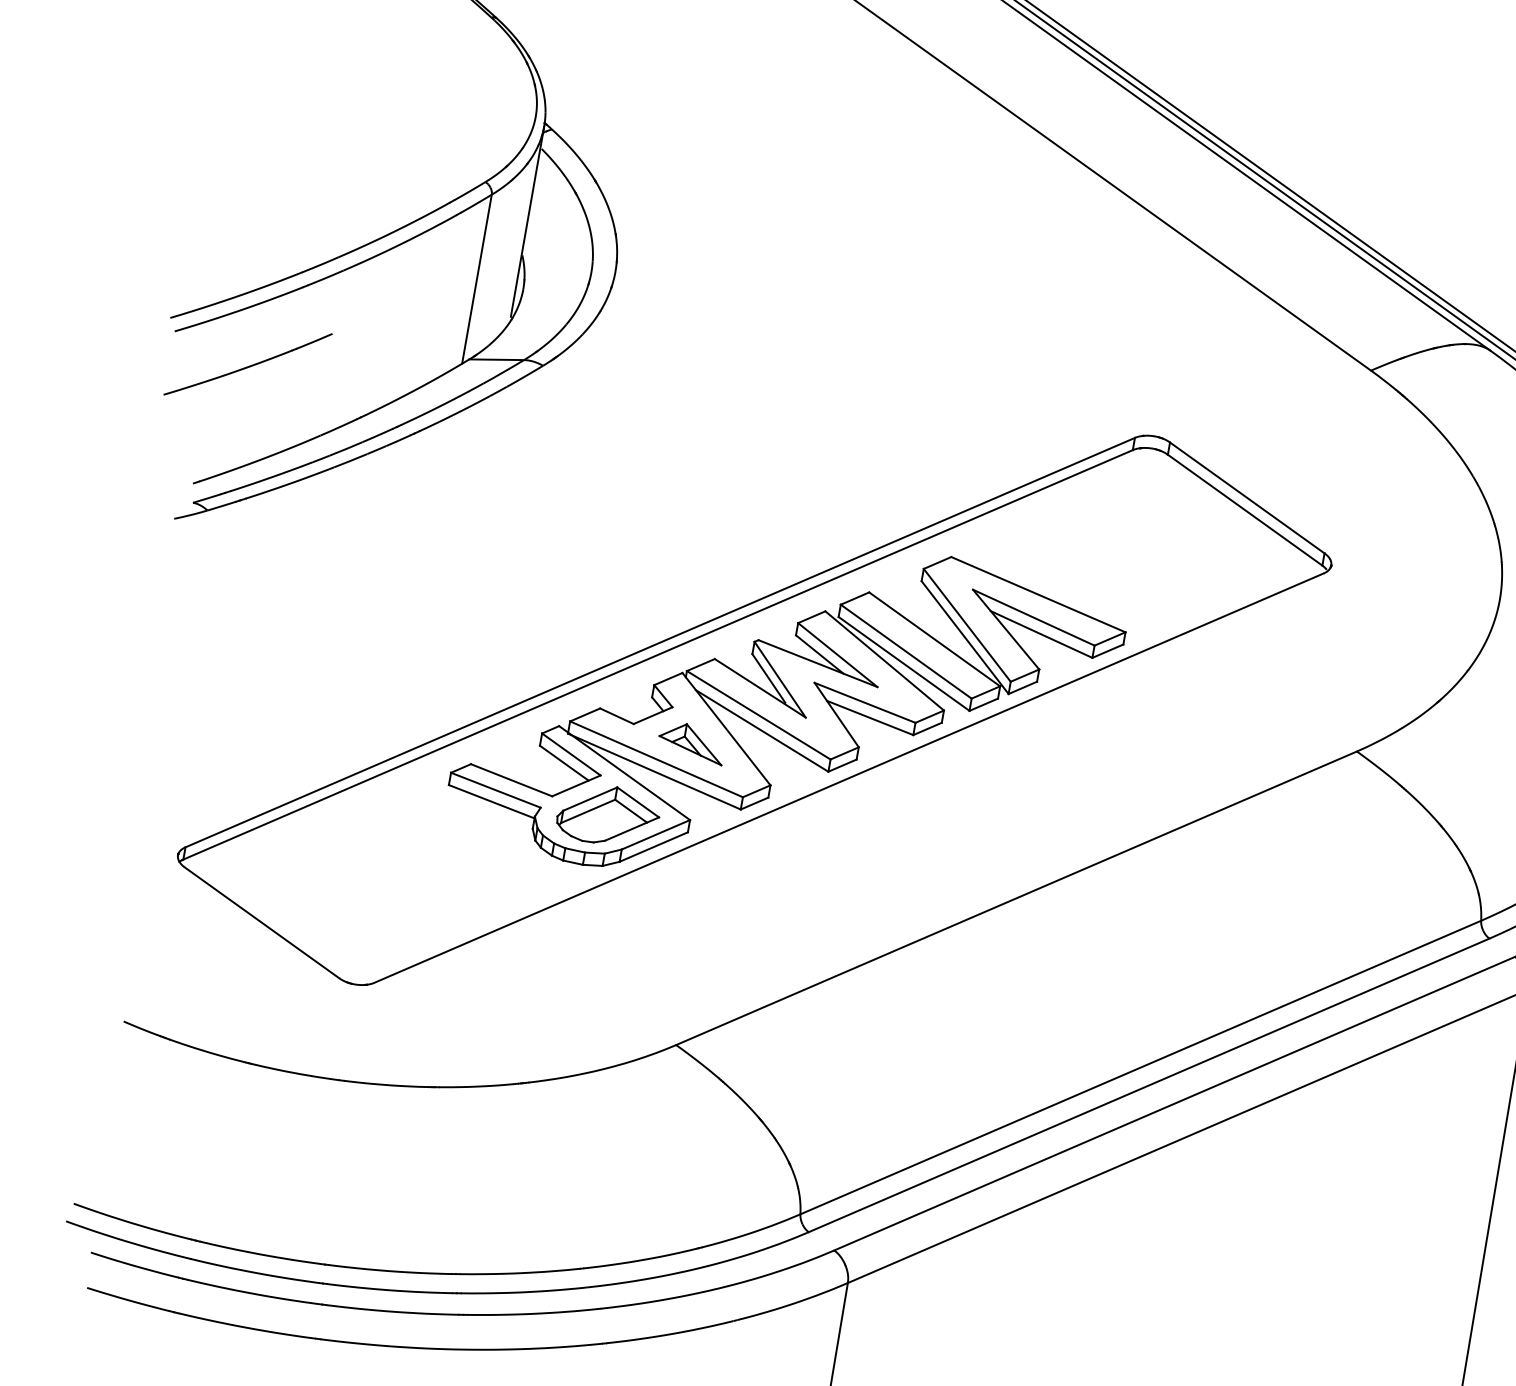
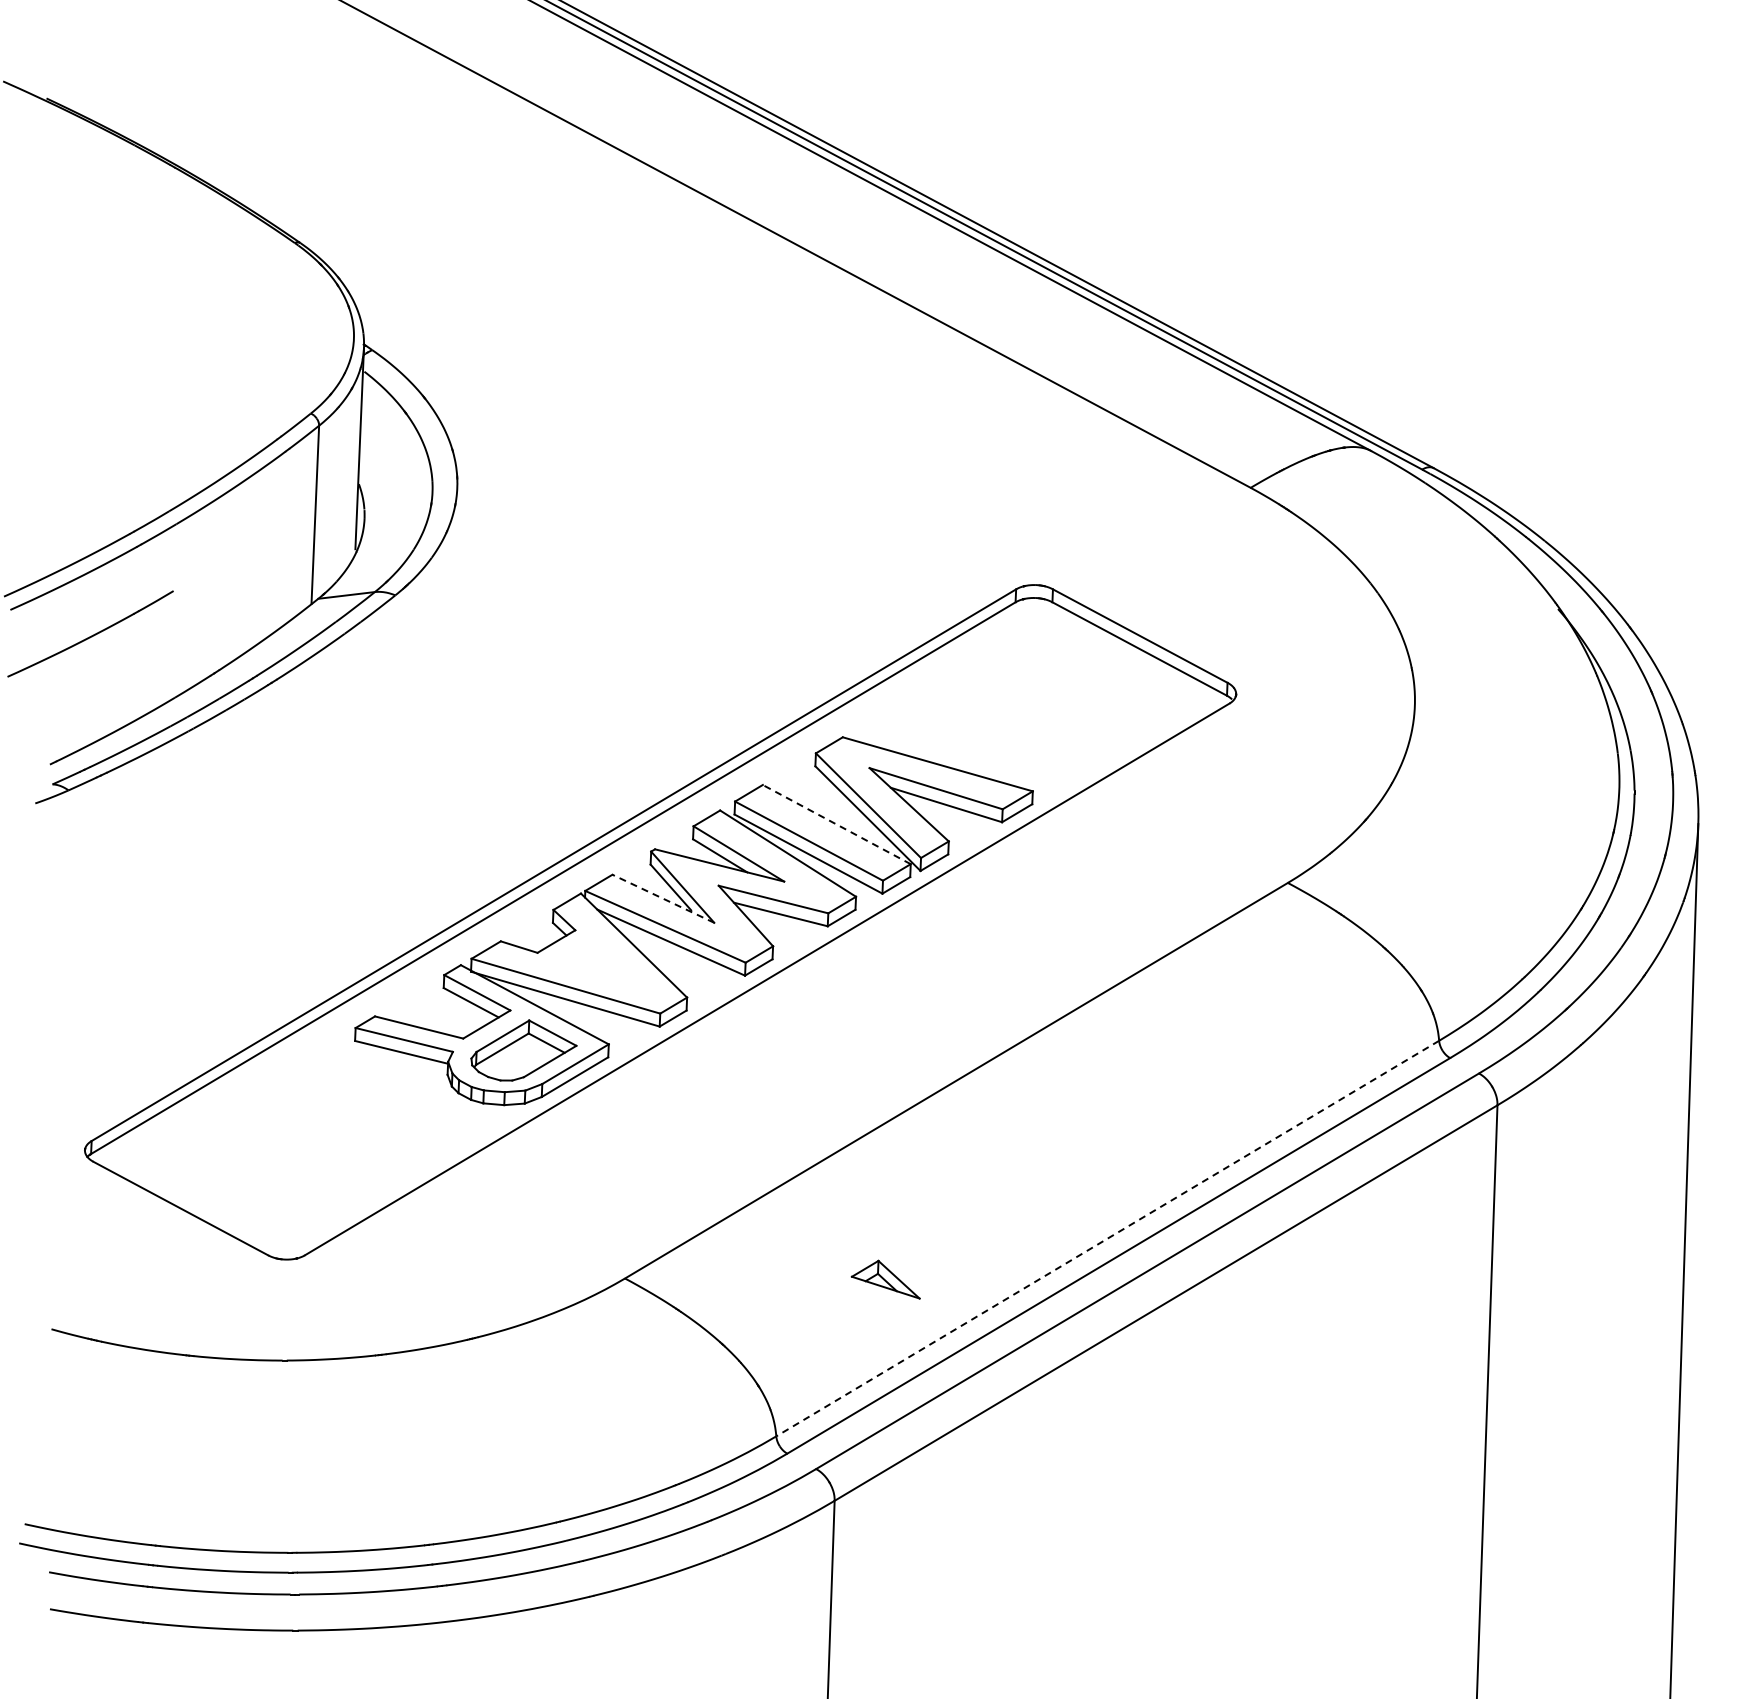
line: (934, 639) -> (836, 824), solid -> dashed
line: (759, 687) -> (662, 898), solid -> dashed
part: (691, 742) -> (885, 1279), moved
line: (1140, 1067) -> (1107, 1238), solid -> dashed

